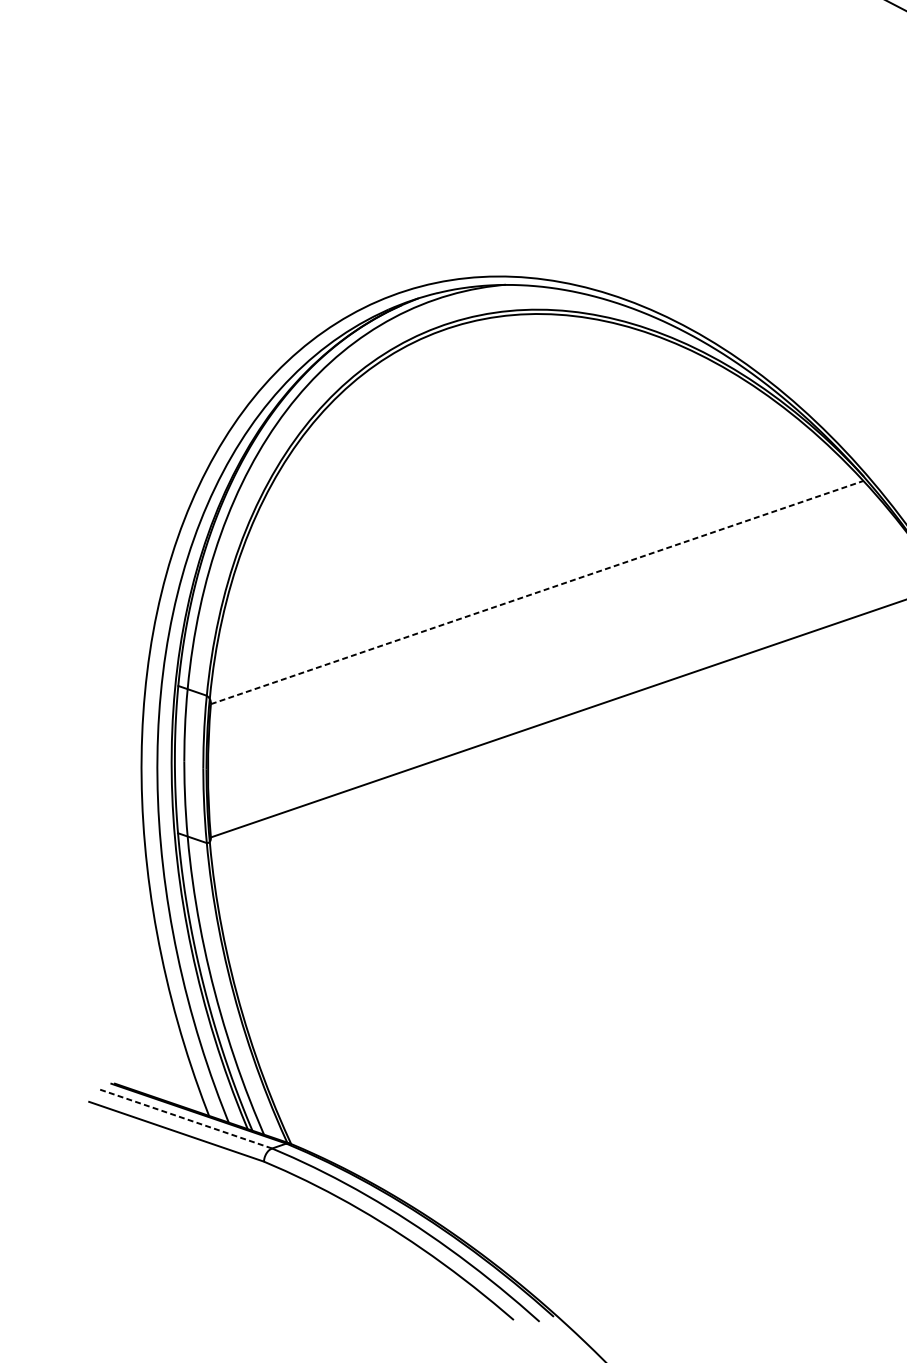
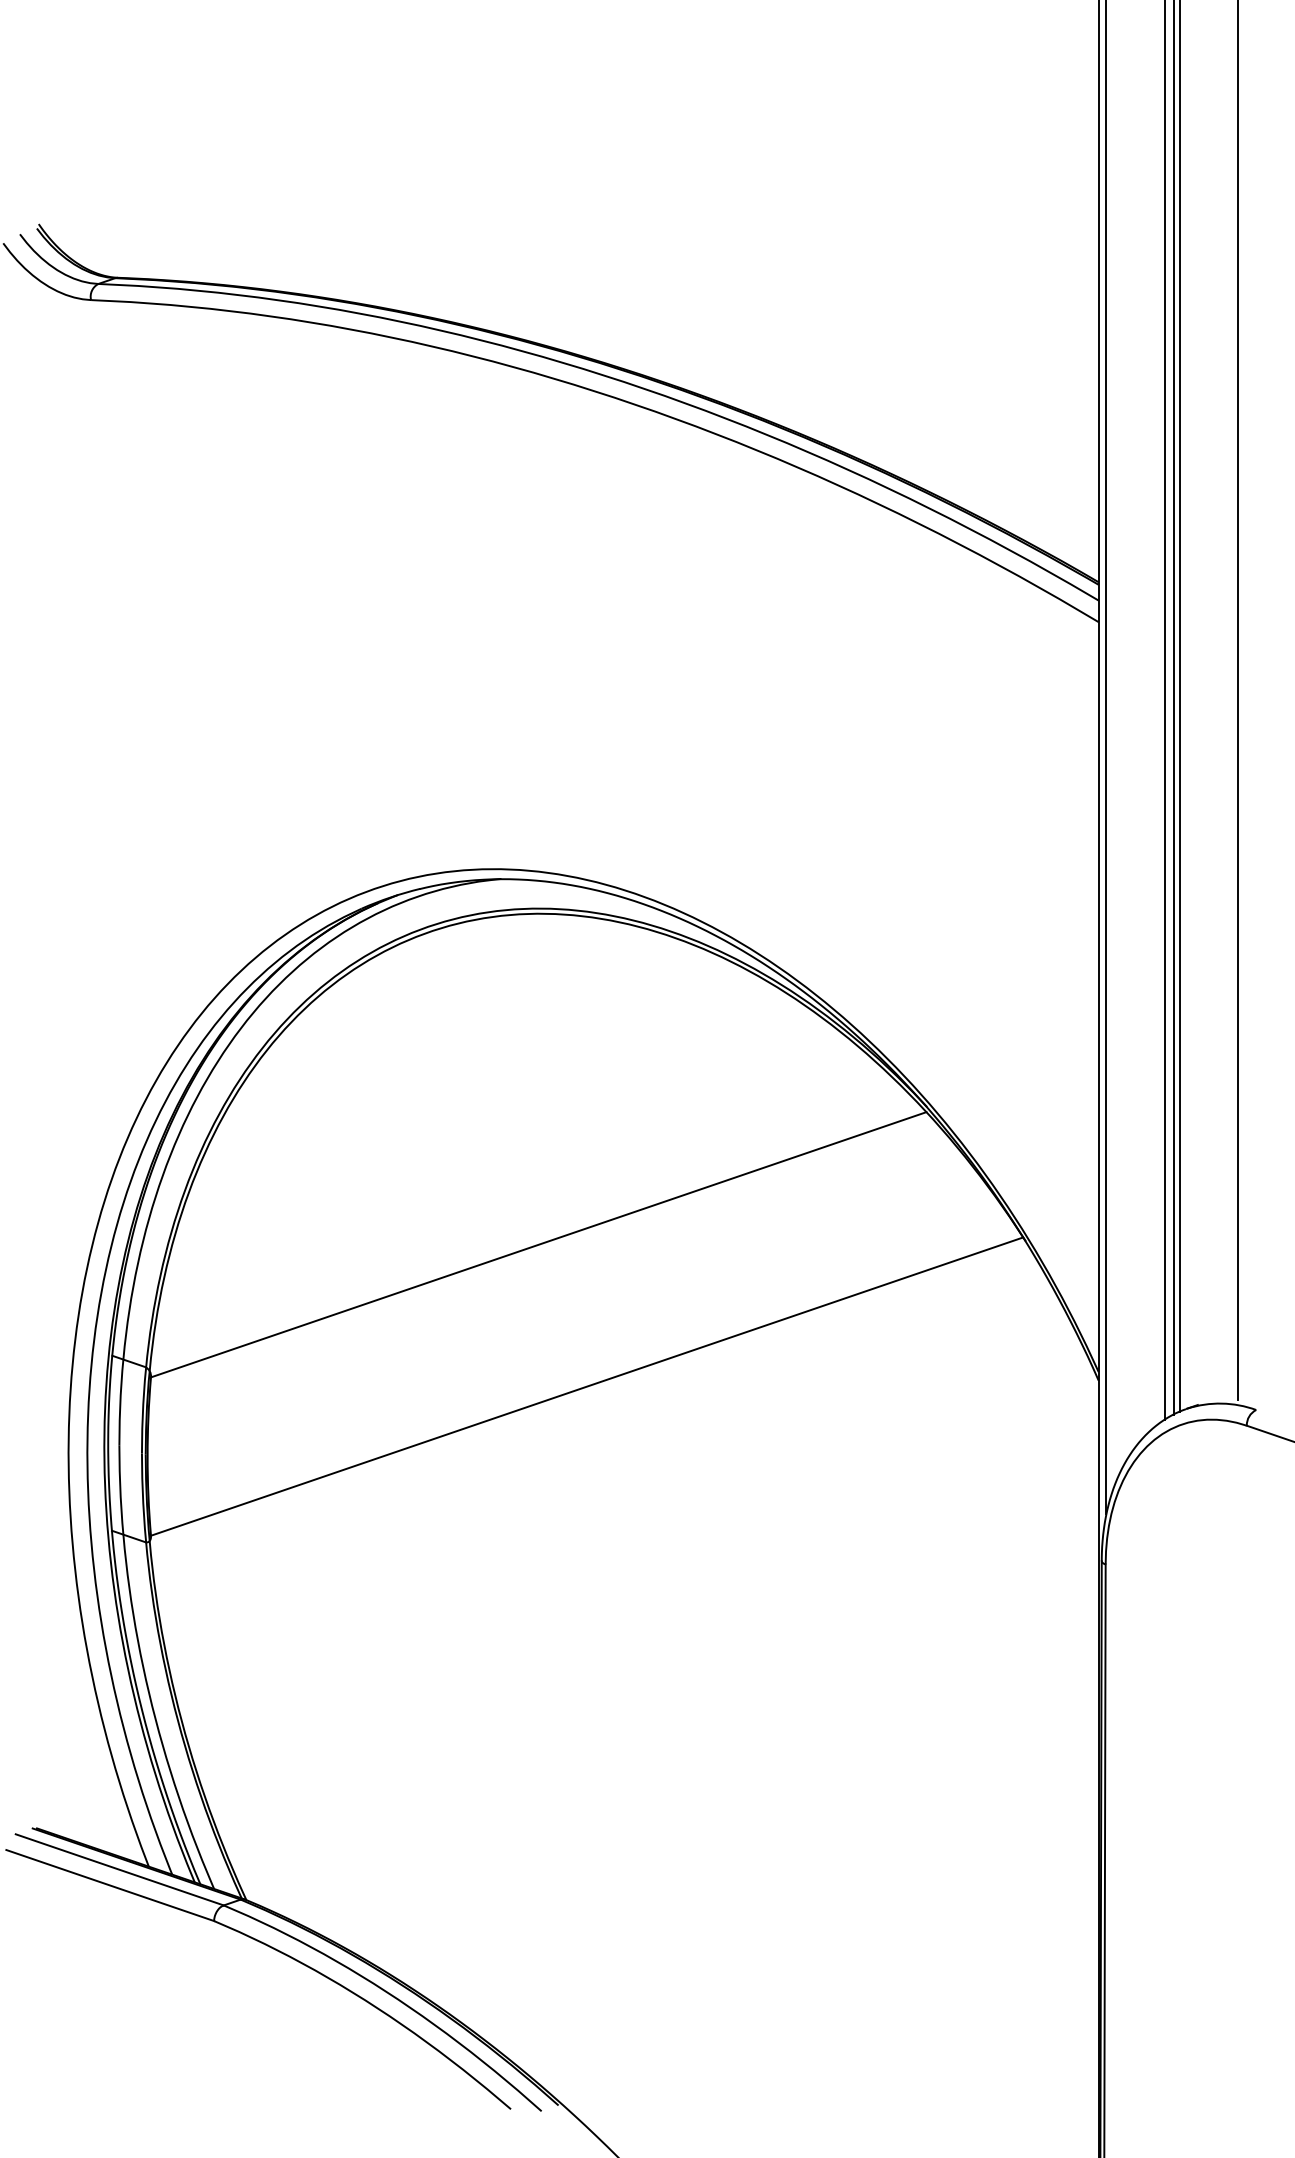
line: (536, 592) -> (538, 1244), dashed -> solid
line: (184, 1118) -> (119, 1869), dashed -> solid

